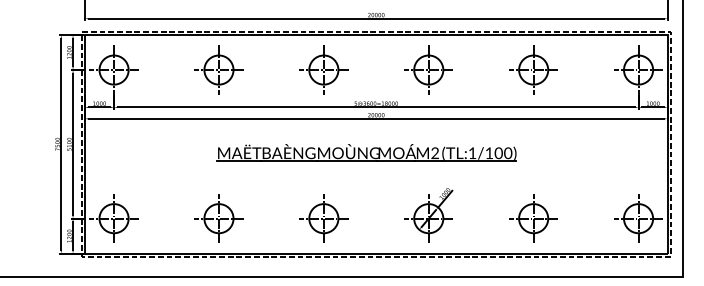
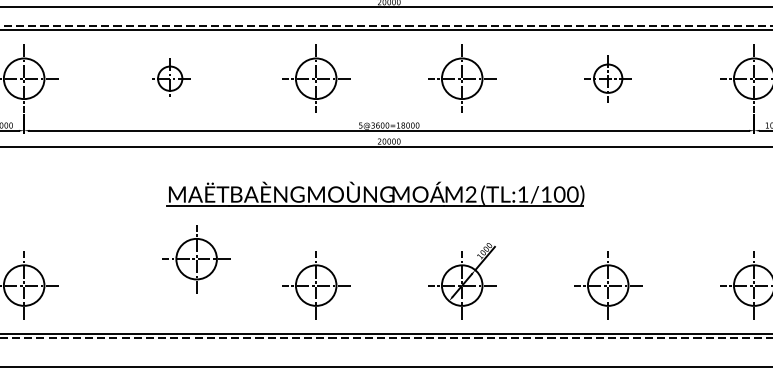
part: (218, 69) -> (169, 77), size x0.6
part: (533, 69) -> (608, 77), size x0.7
part: (218, 218) -> (195, 258), moved

